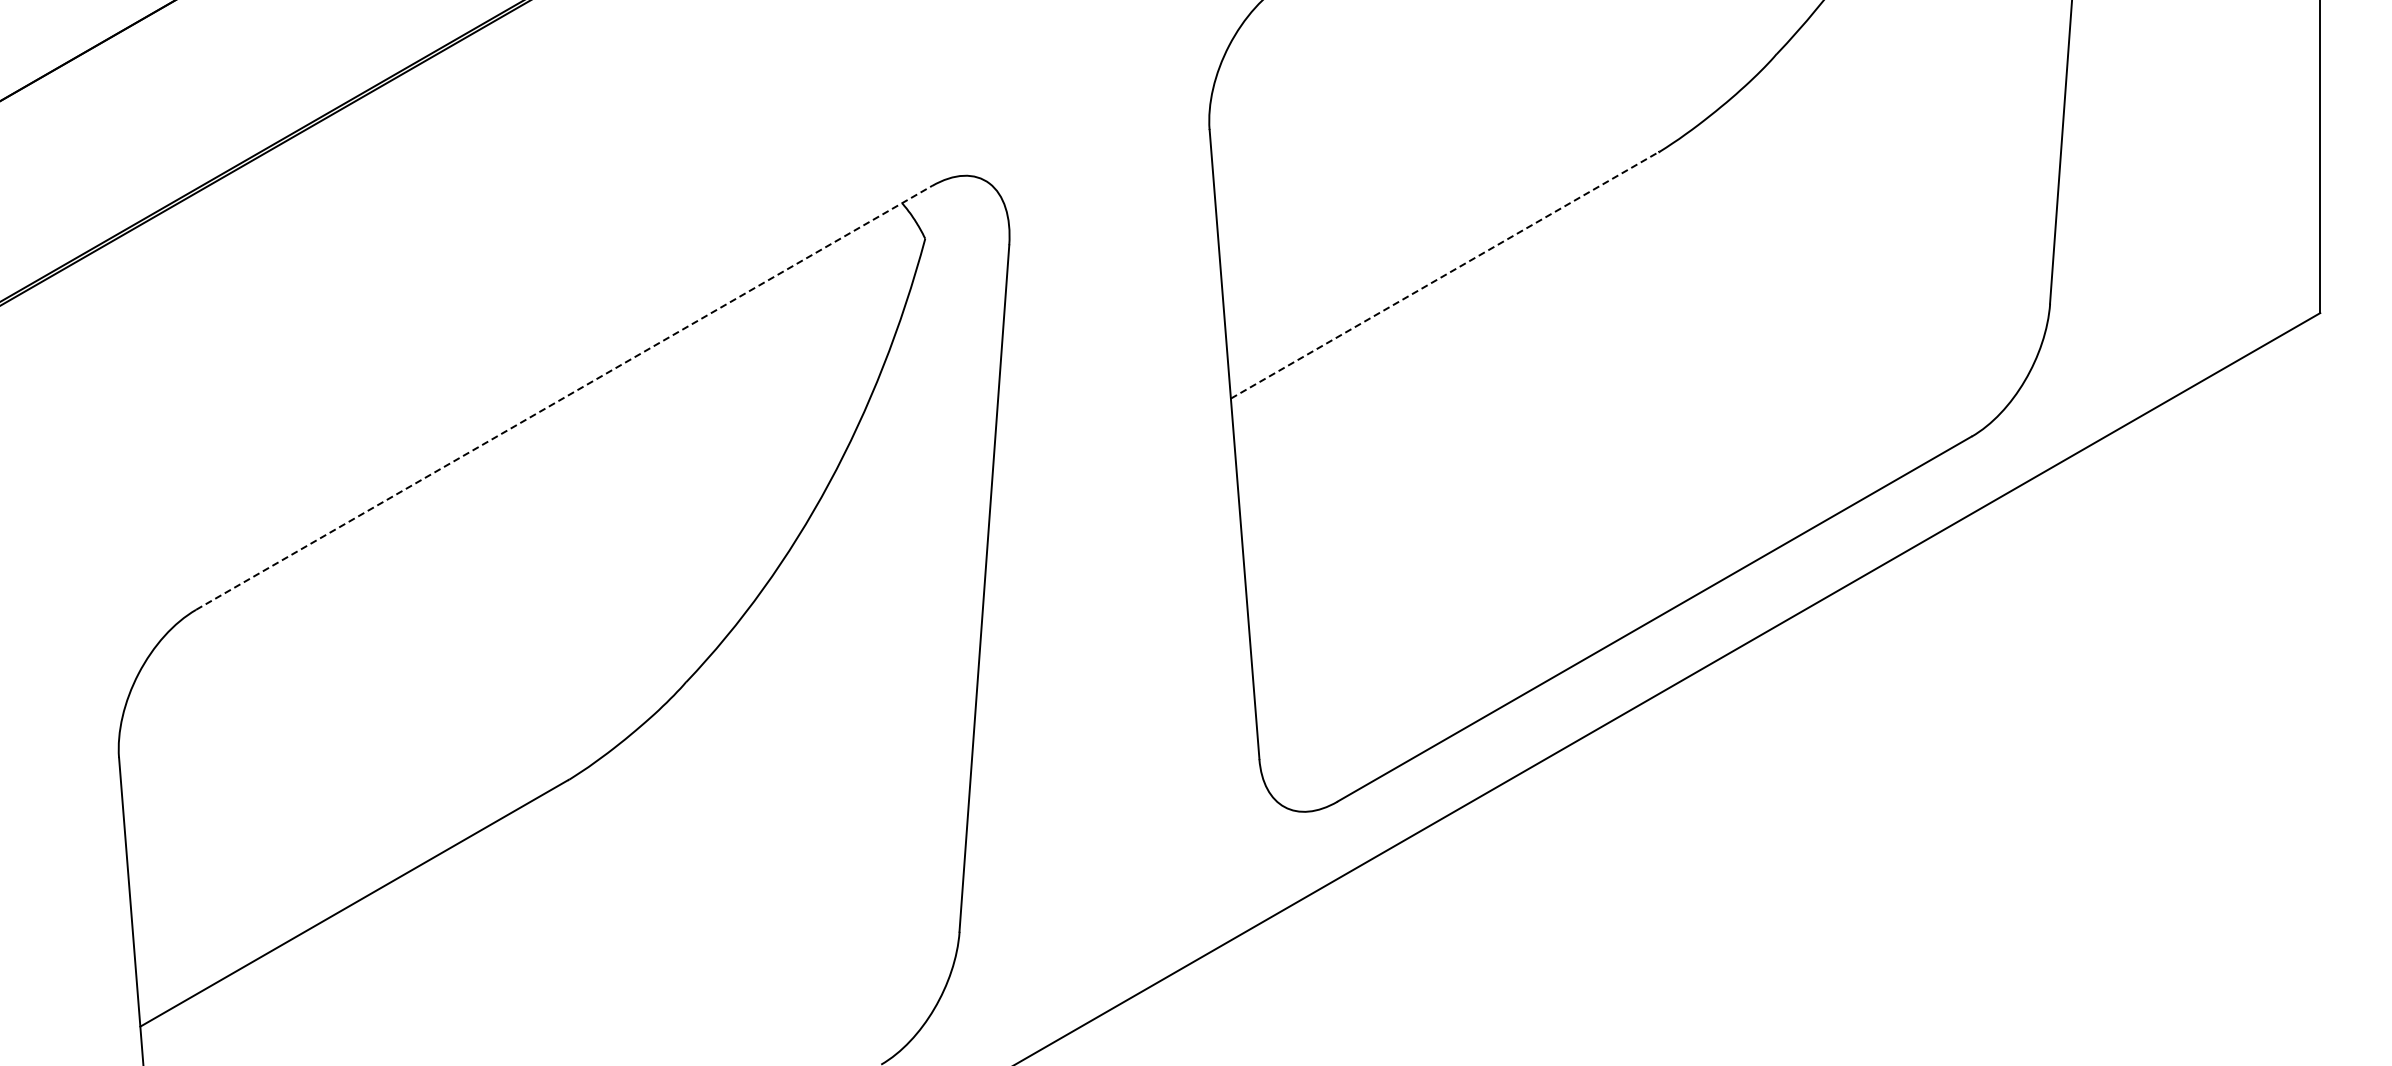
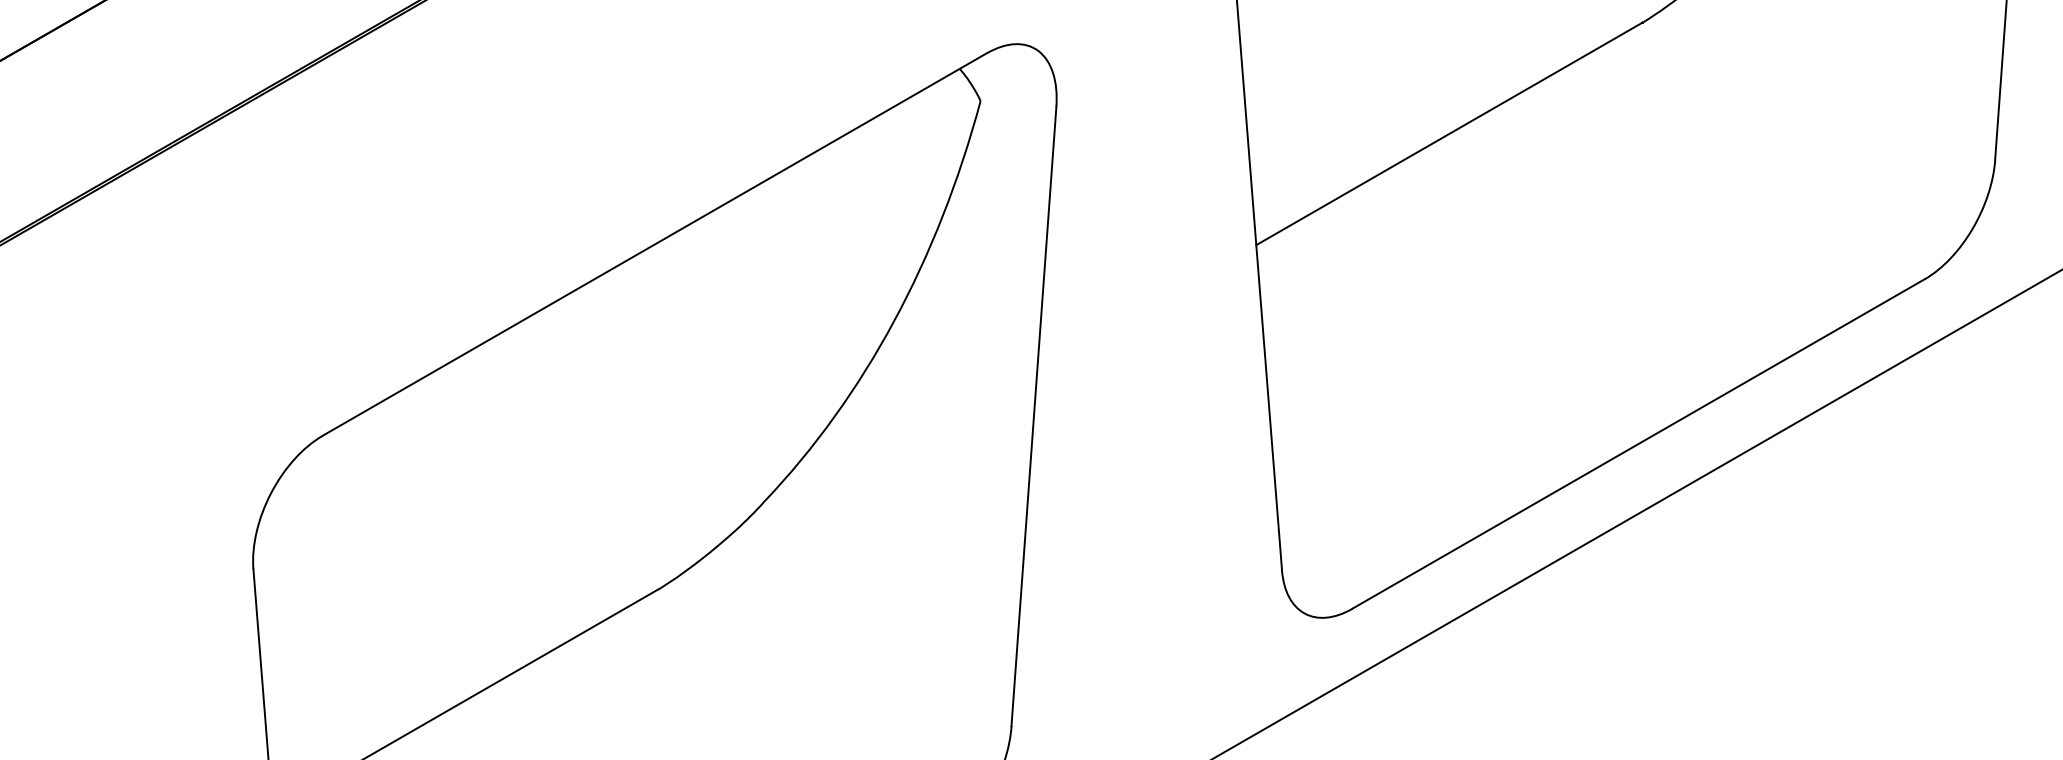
line: (1444, 275) -> (1448, 134), dashed -> solid
line: (564, 397) -> (655, 244), dashed -> solid

